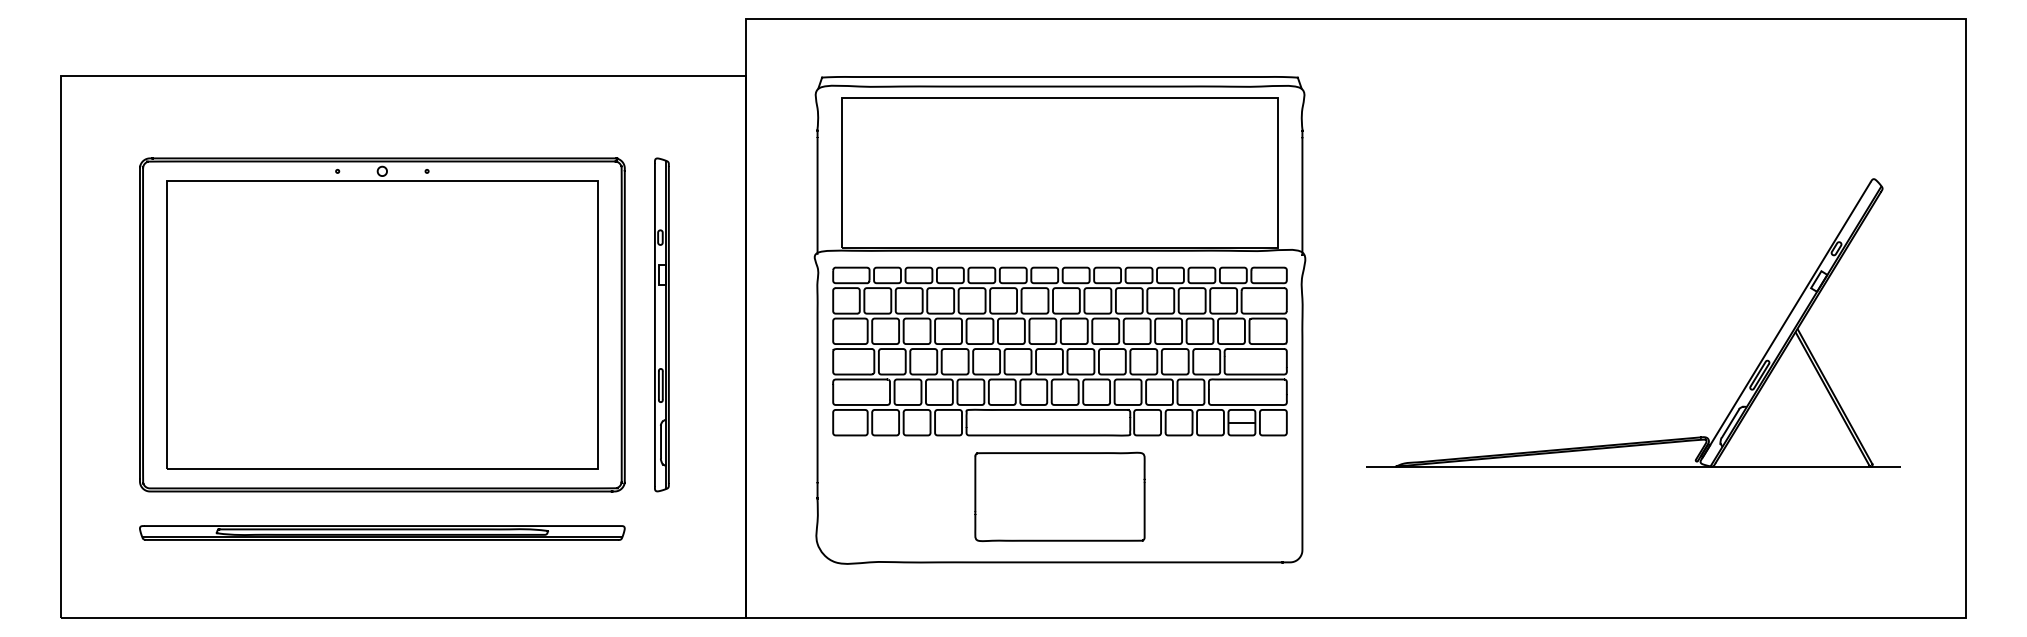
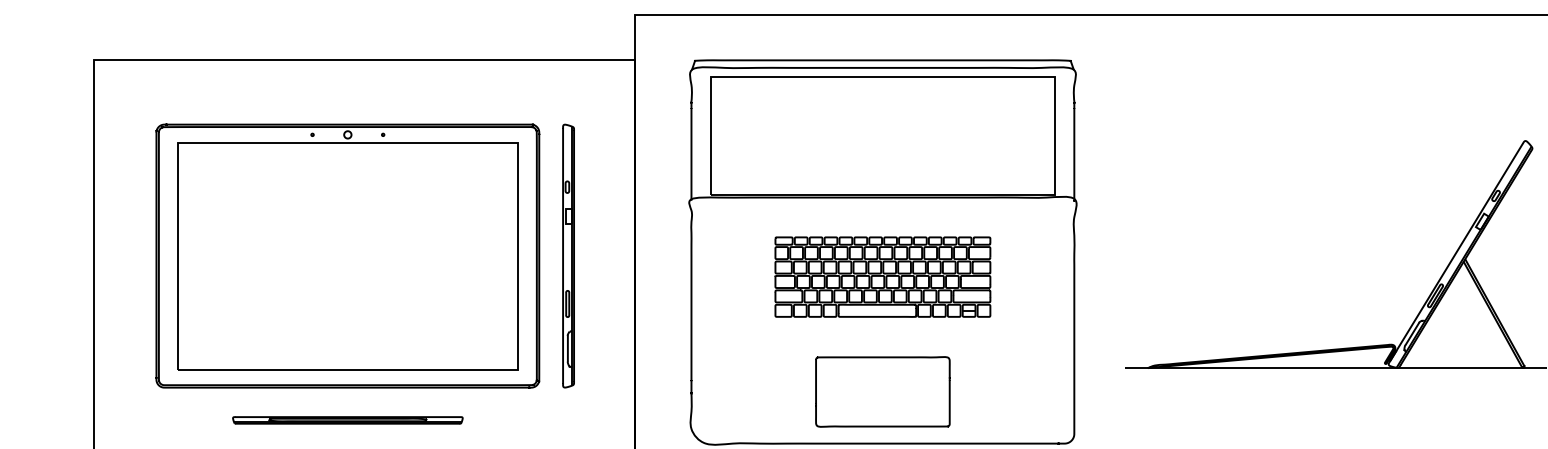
part: (1059, 351) -> (882, 277), size x0.6
part: (382, 532) -> (347, 420), size x0.6

